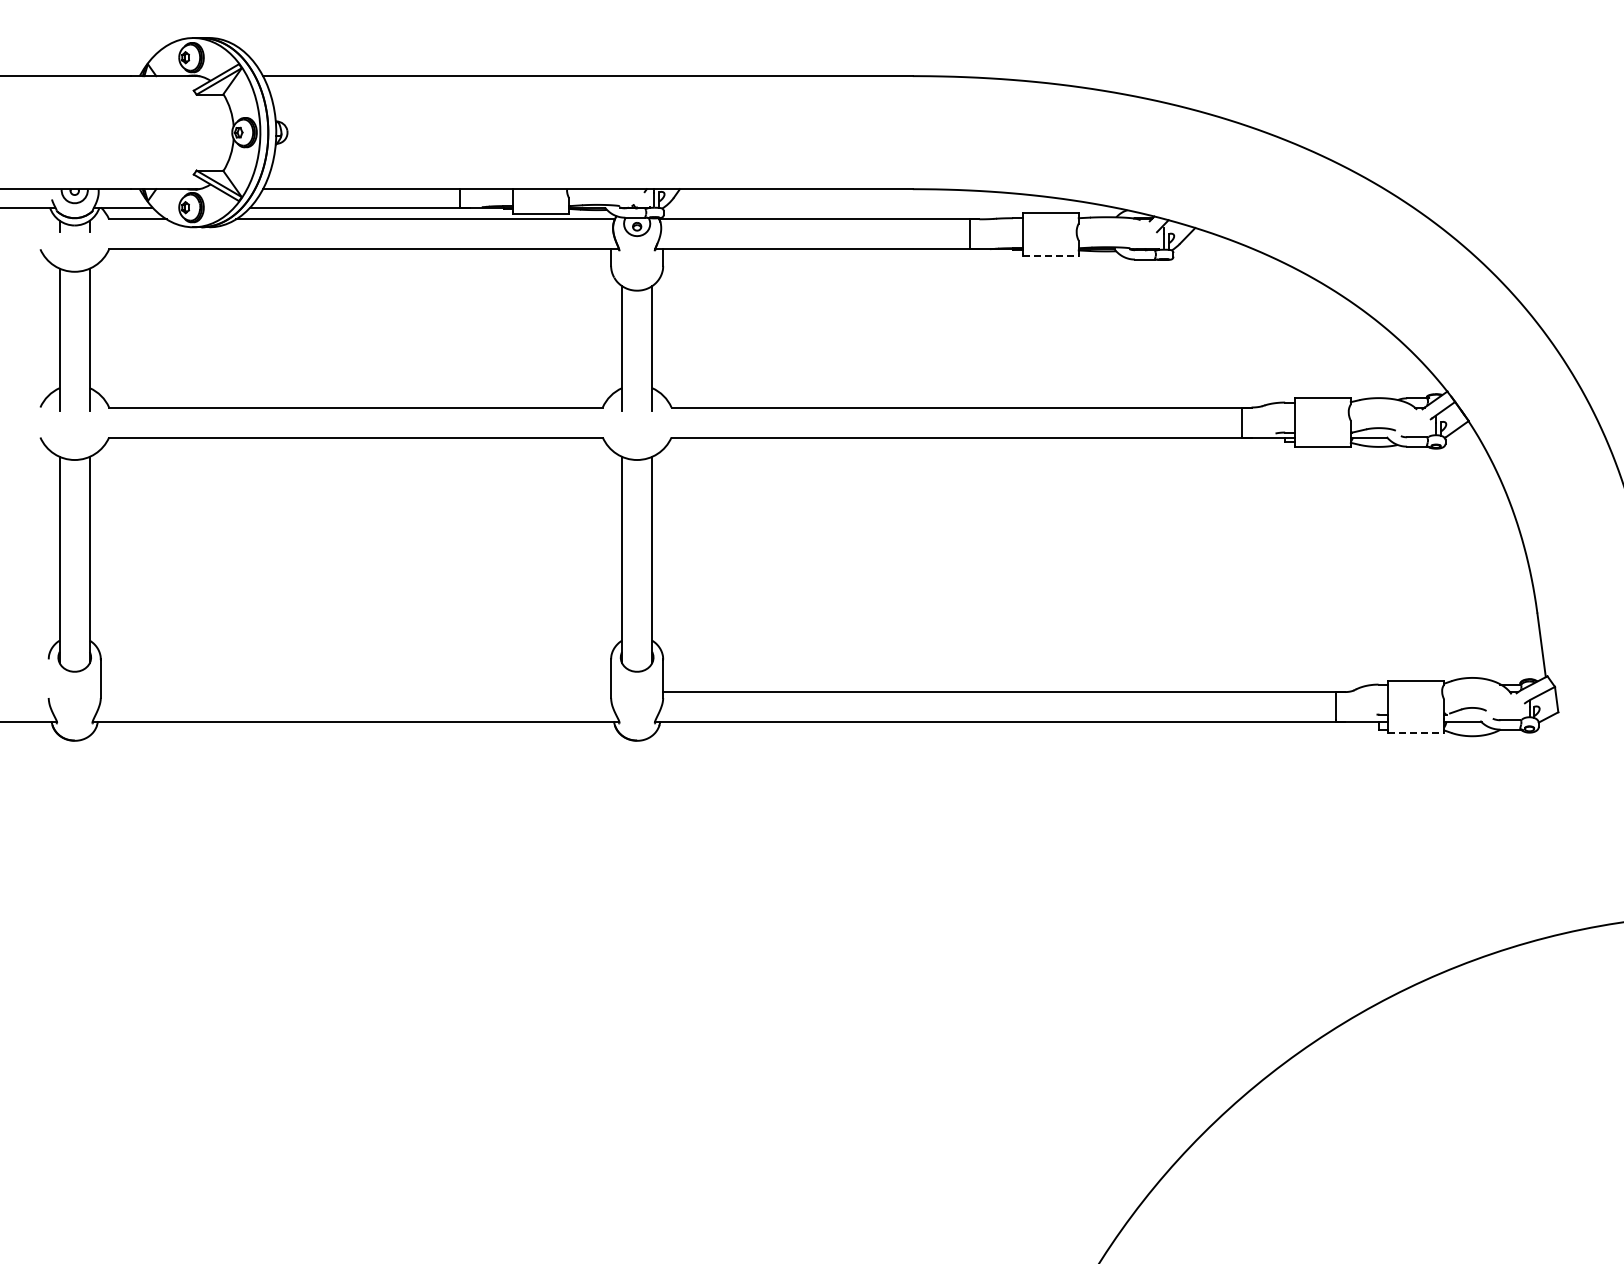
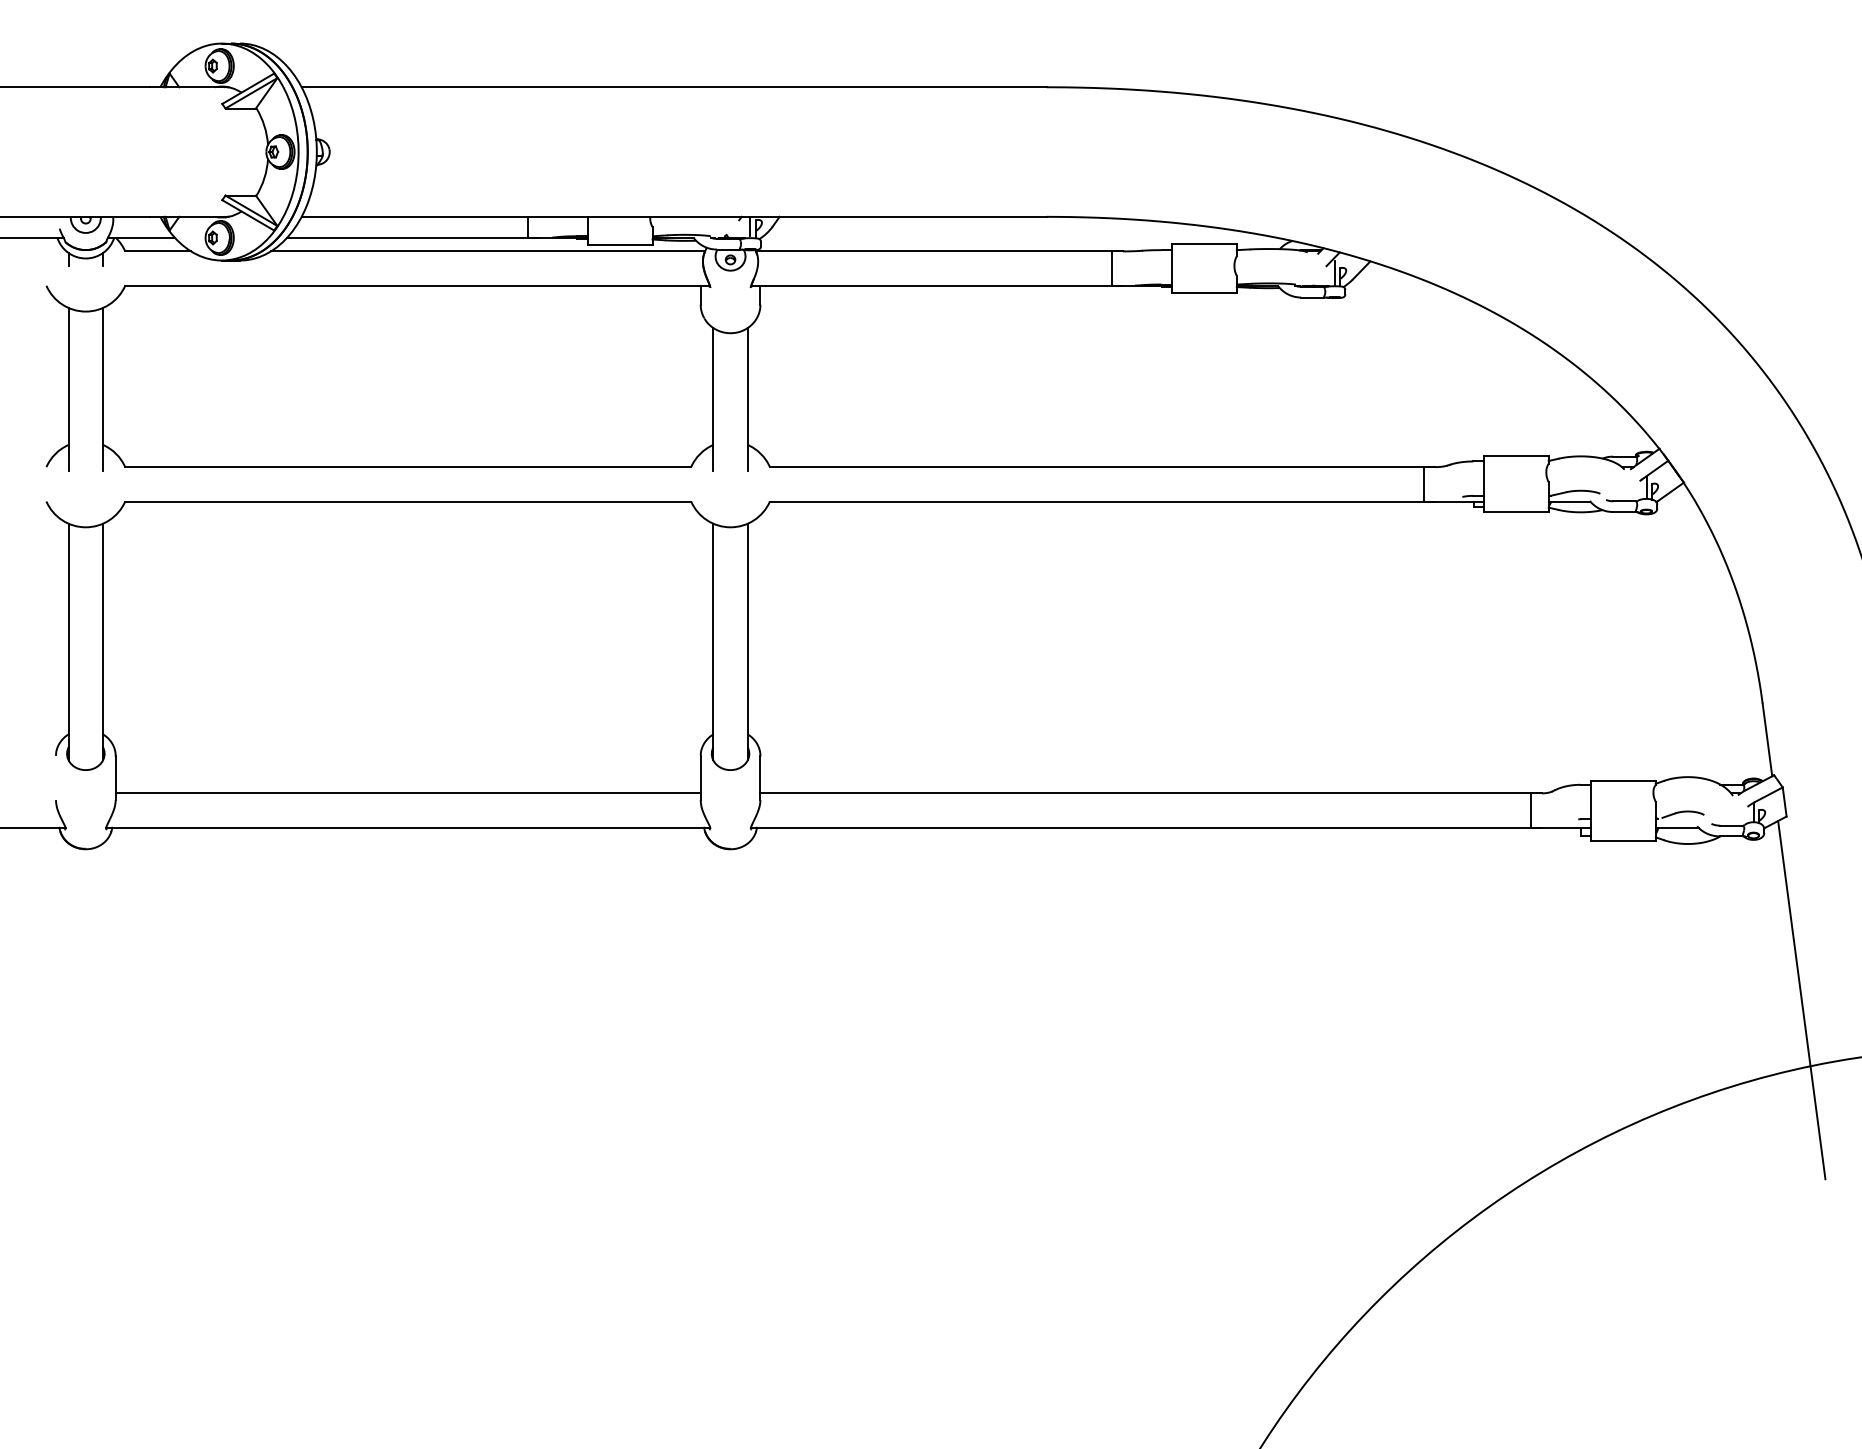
line: (1051, 255) -> (1205, 292), dashed -> solid
line: (355, 692) -> (407, 793), added
line: (1416, 733) -> (1623, 840), dashed -> solid
line: (1571, 872) -> (1801, 1000), added

